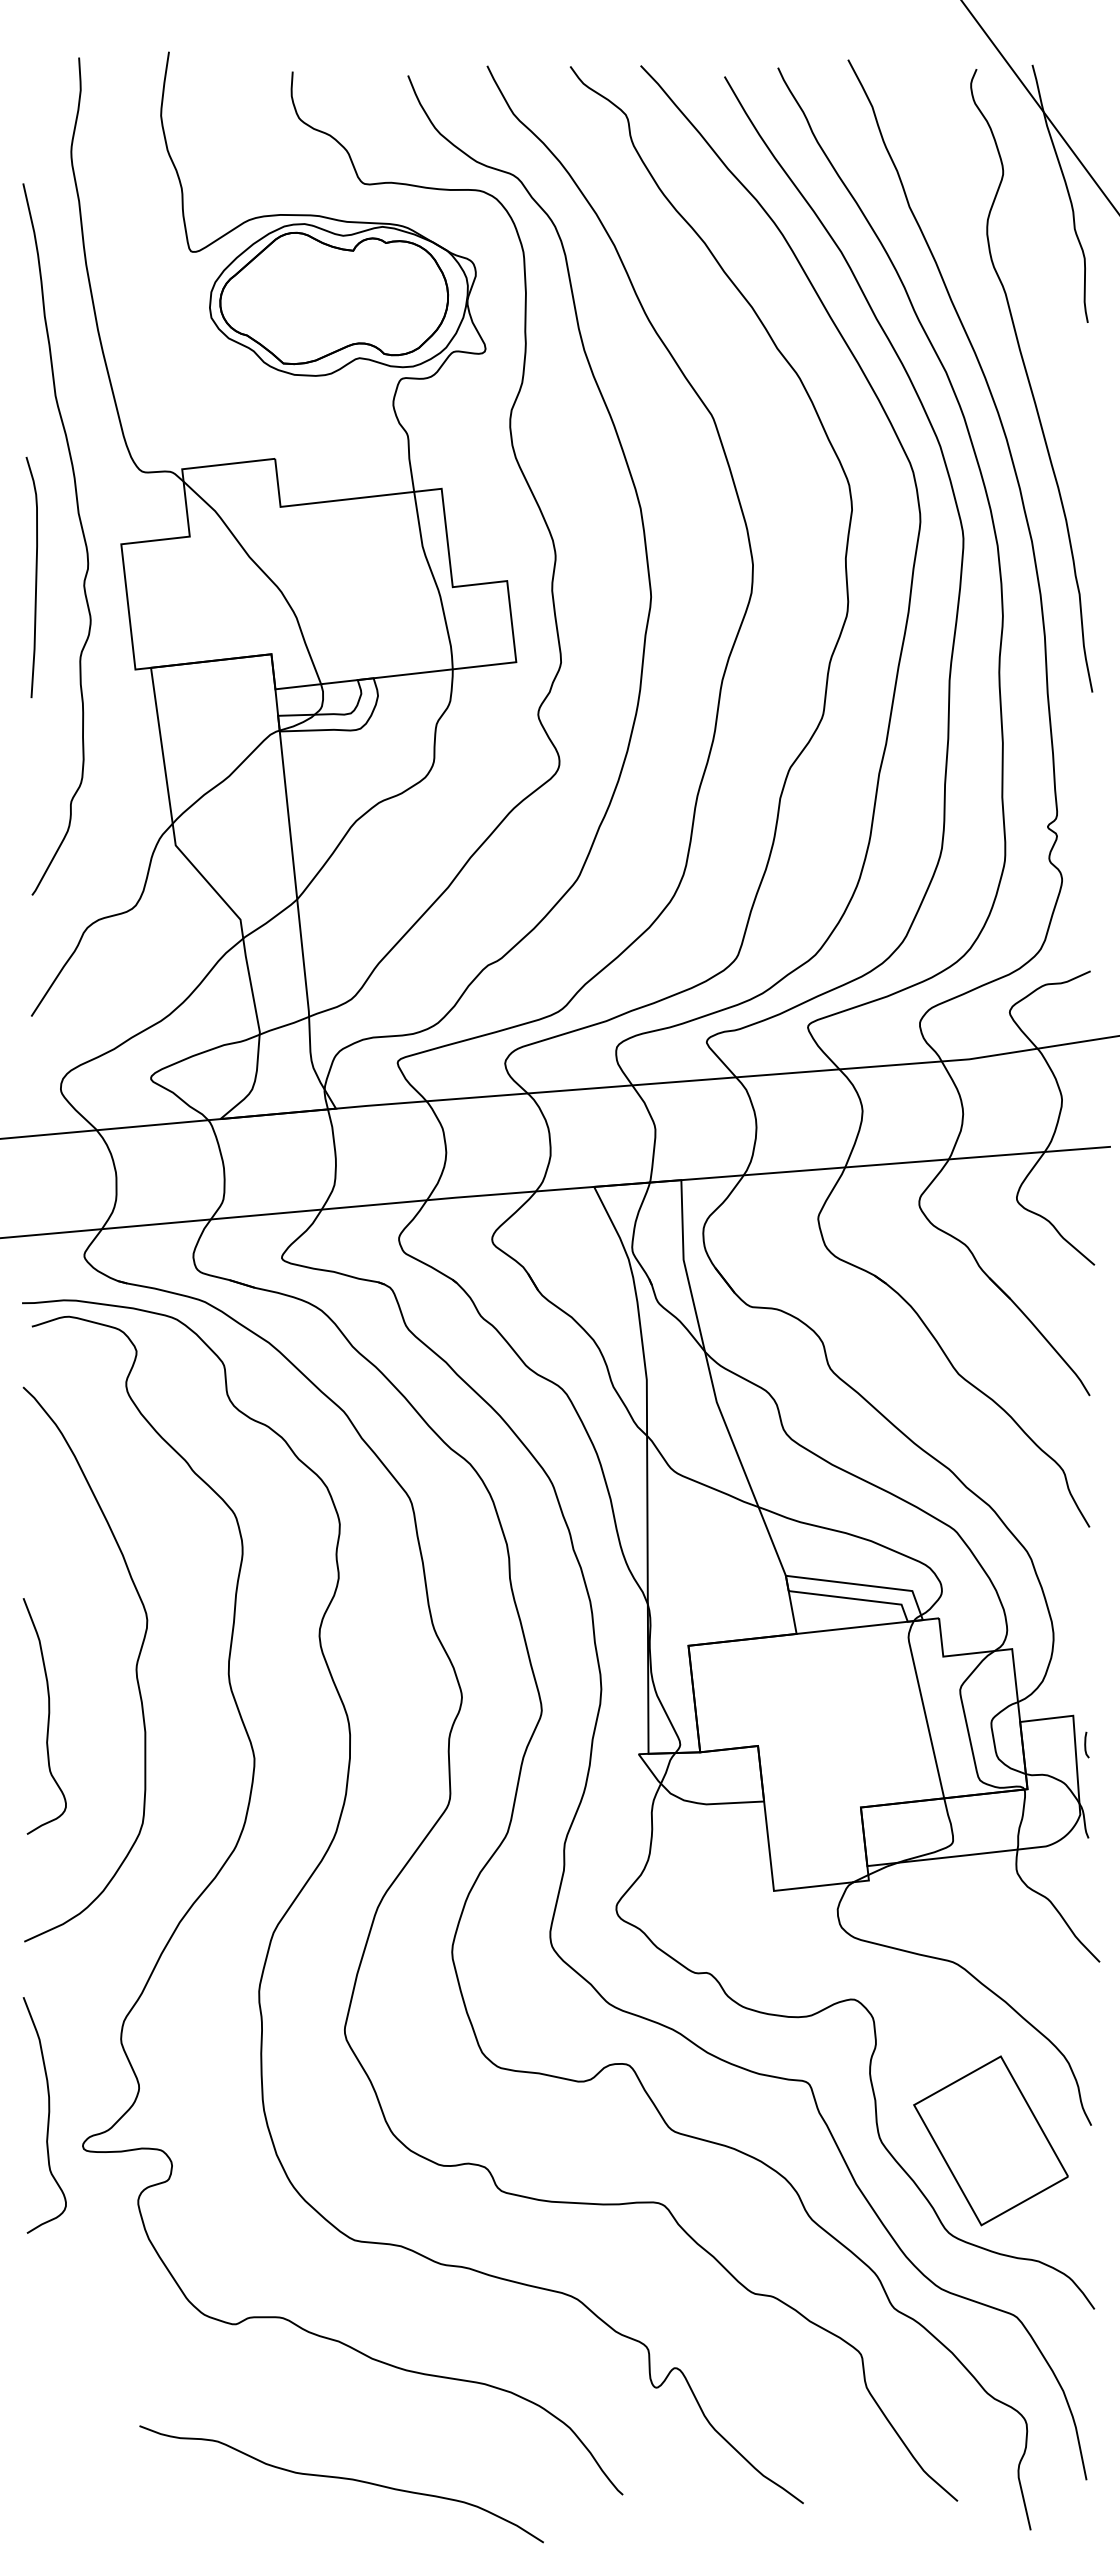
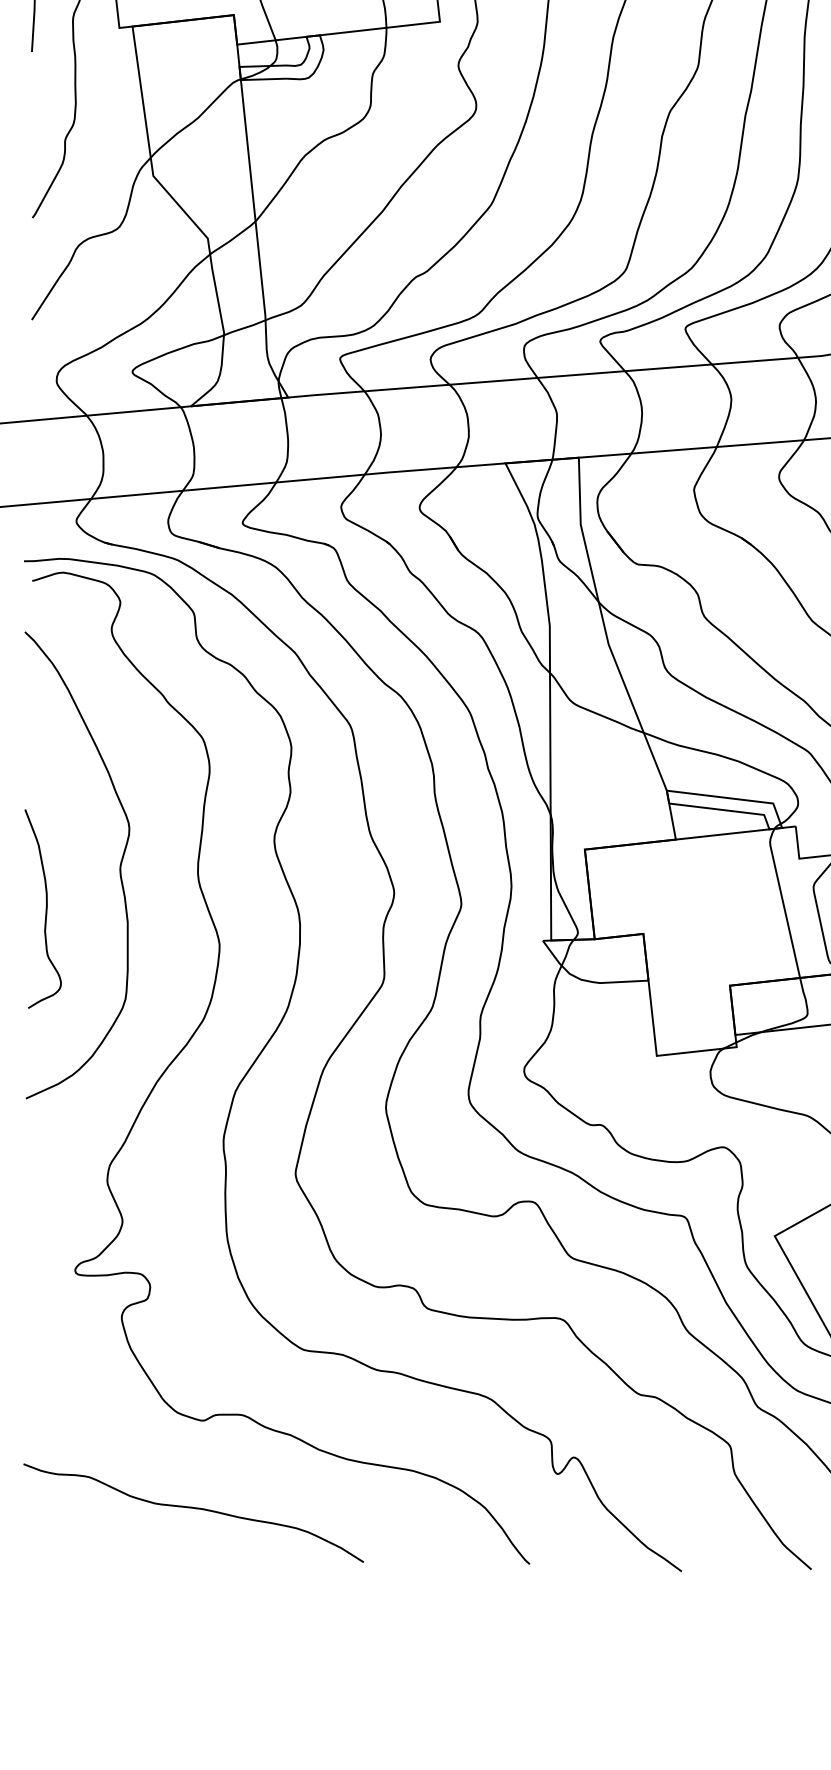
curve: (48, 2115) -> (46, 1244), removed
curve: (342, 2479) -> (194, 1509), moved

